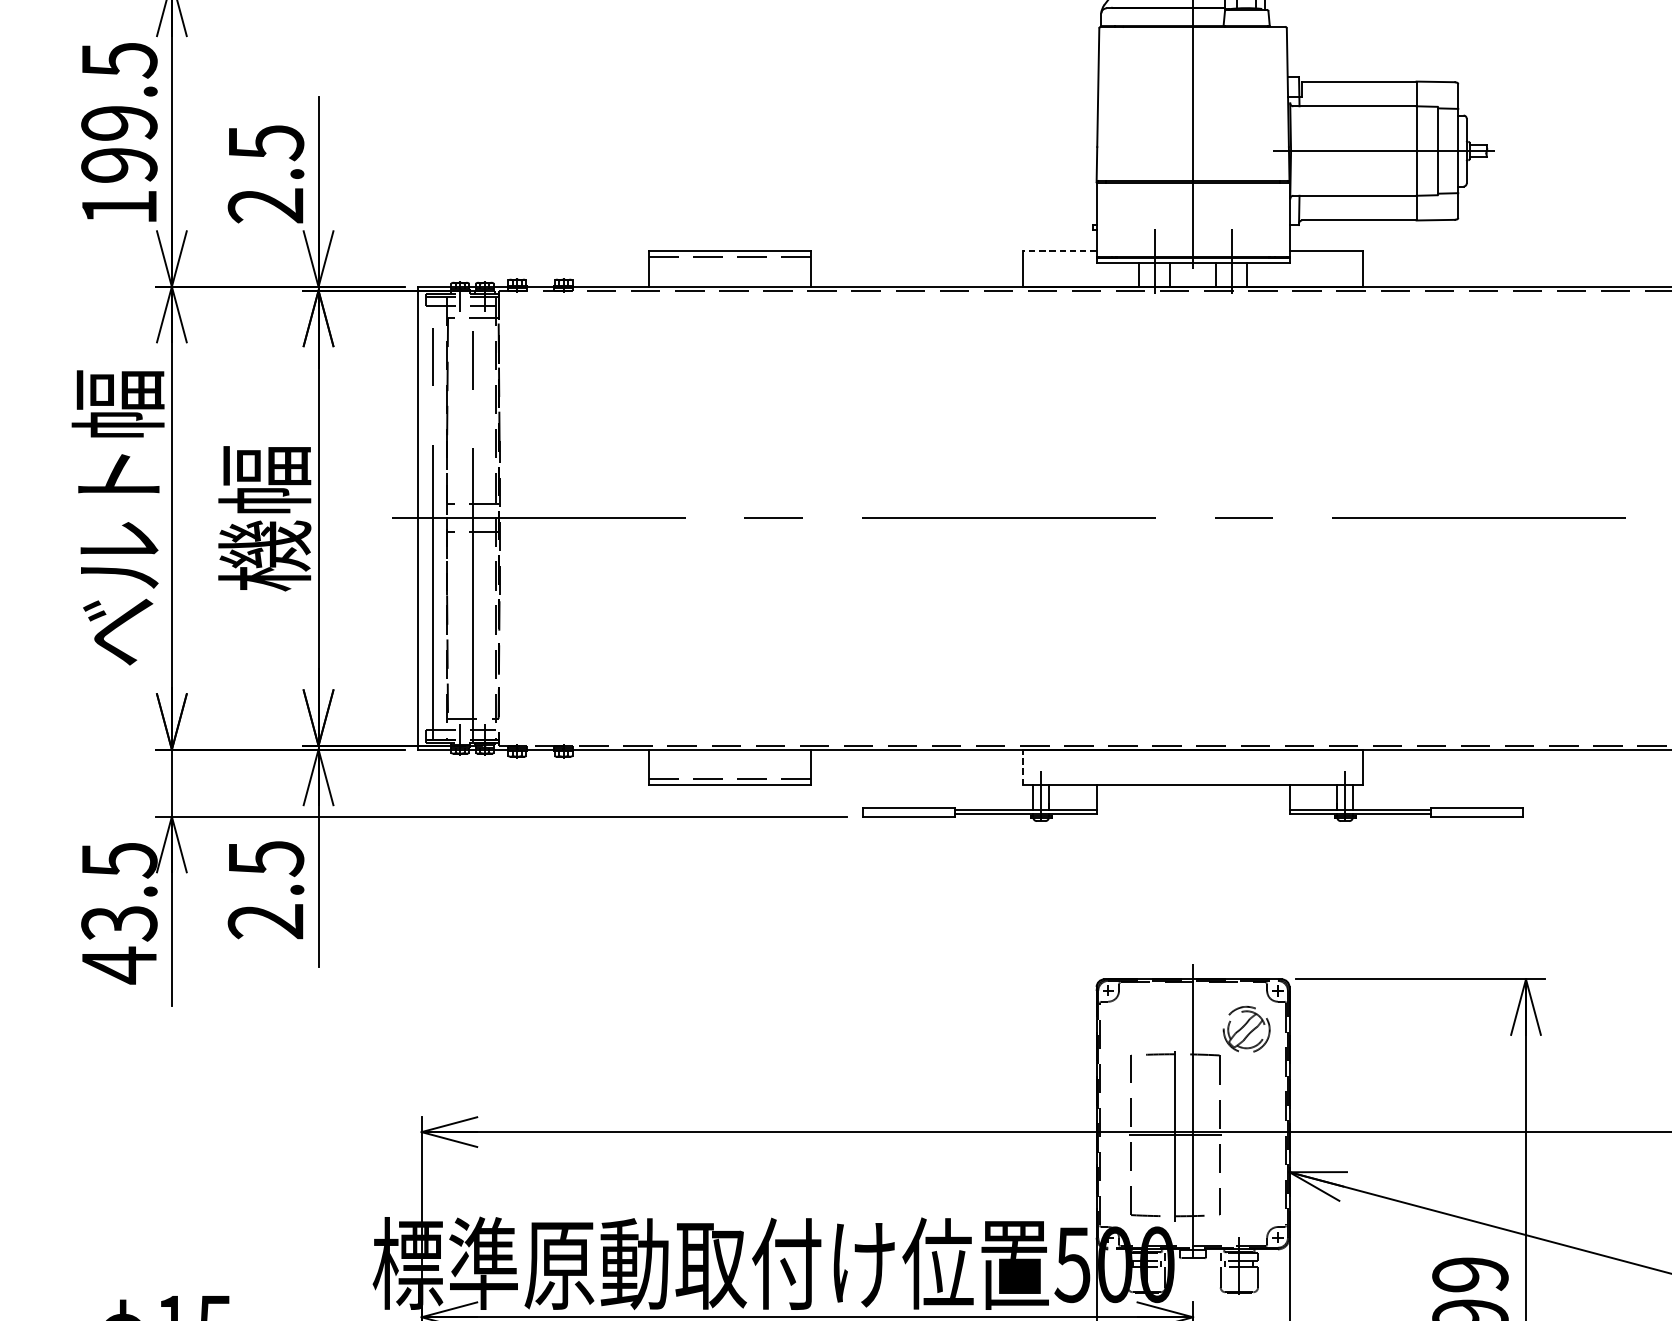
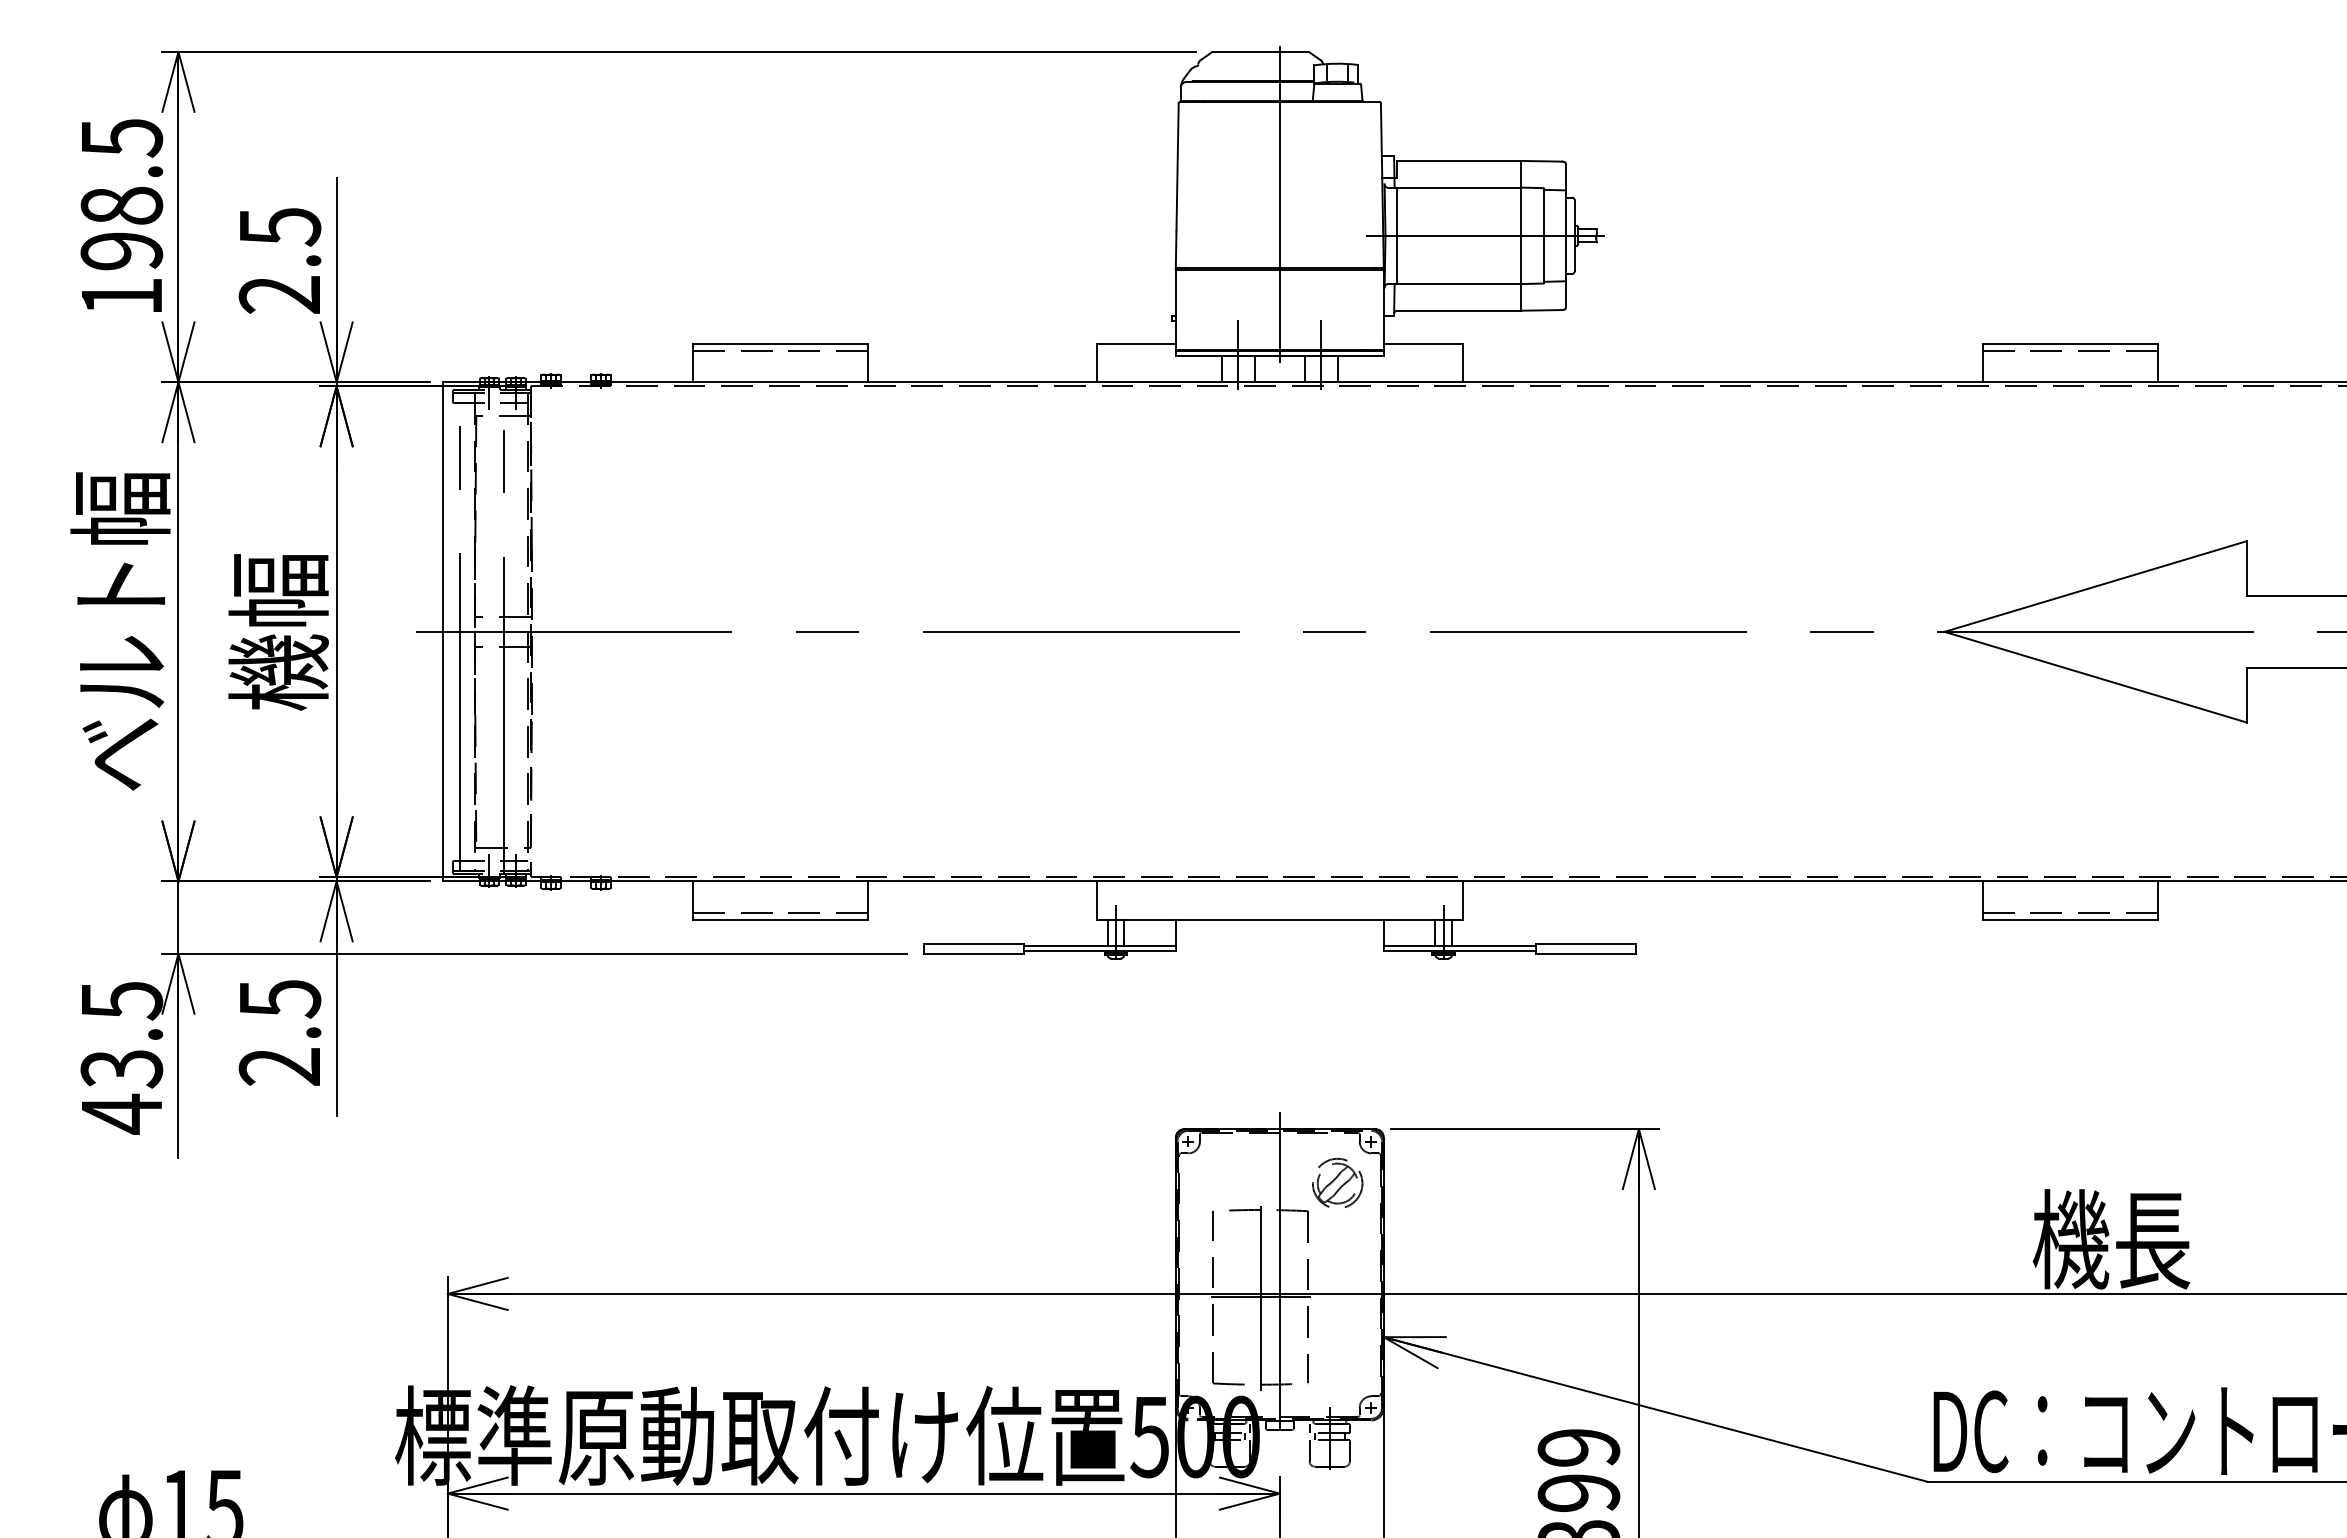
text: (119, 122) -> (121, 205), 199.5 -> 198.5
line: (1302, 150) -> (1397, 235), added
line: (1060, 251) -> (1136, 344), dashed -> solid
line: (1023, 767) -> (1096, 900), dashed -> solid

